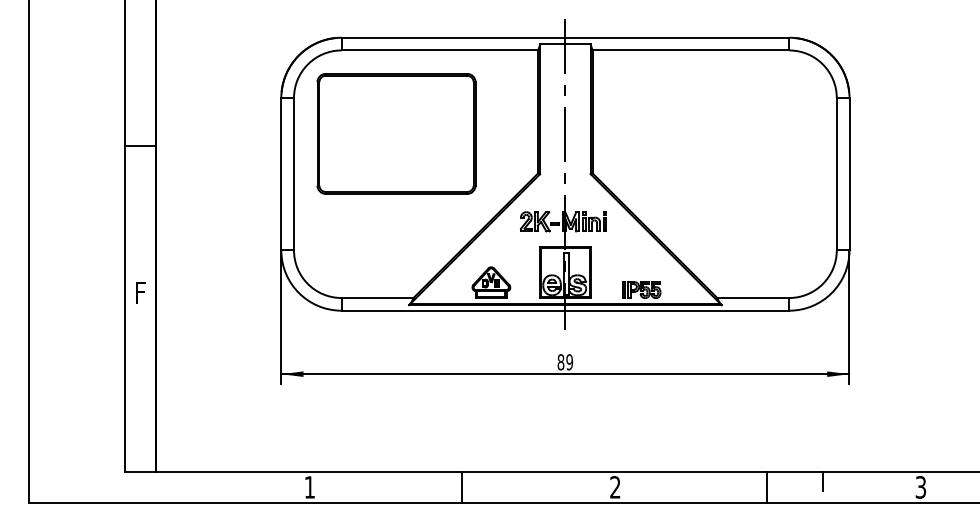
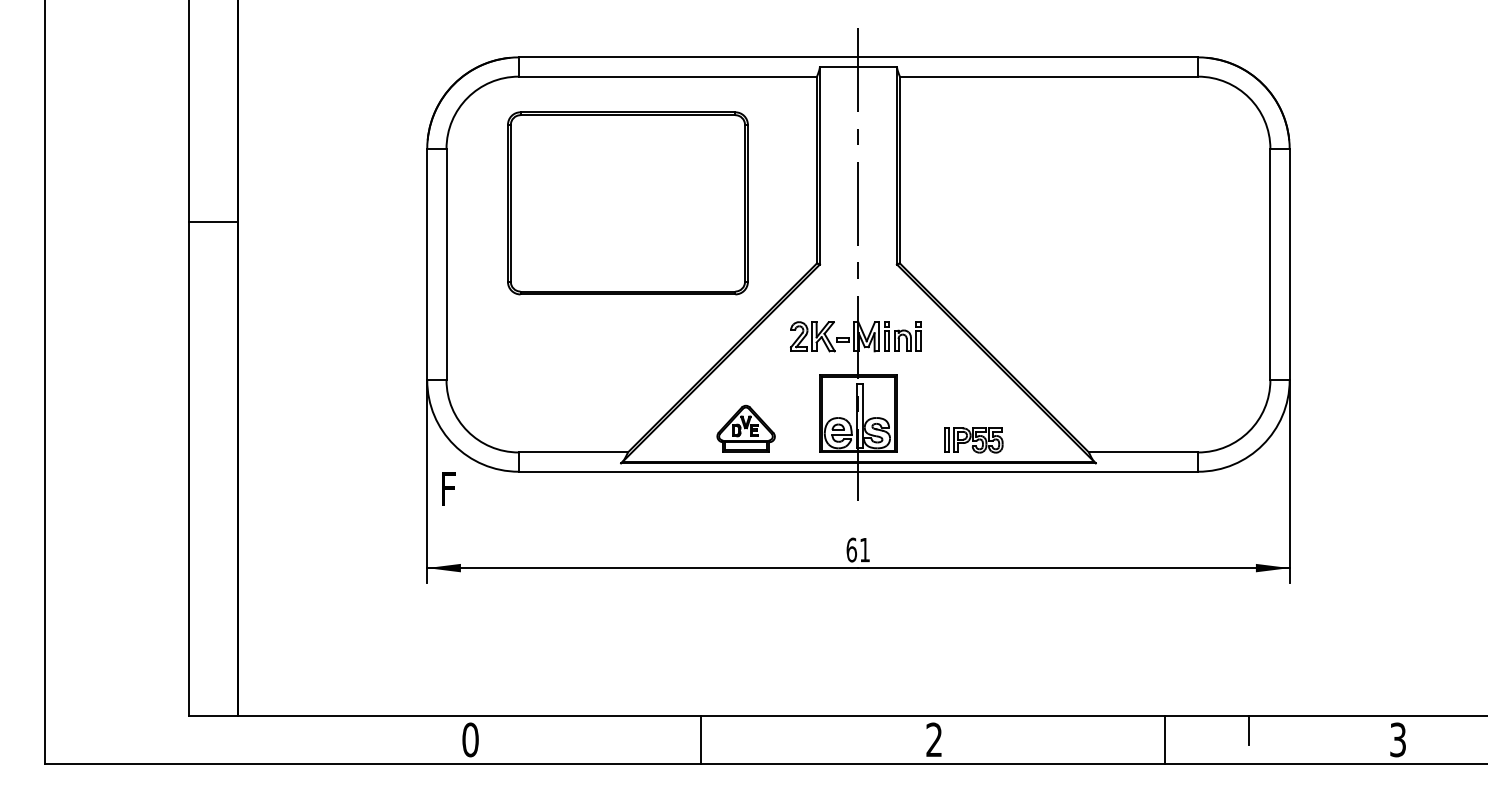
part: (396, 133) -> (627, 202), moved
text: (140, 292) -> (448, 488), moved
text: (565, 362) -> (858, 550), 89 -> 61
text: (309, 487) -> (470, 740), 1 -> 0

